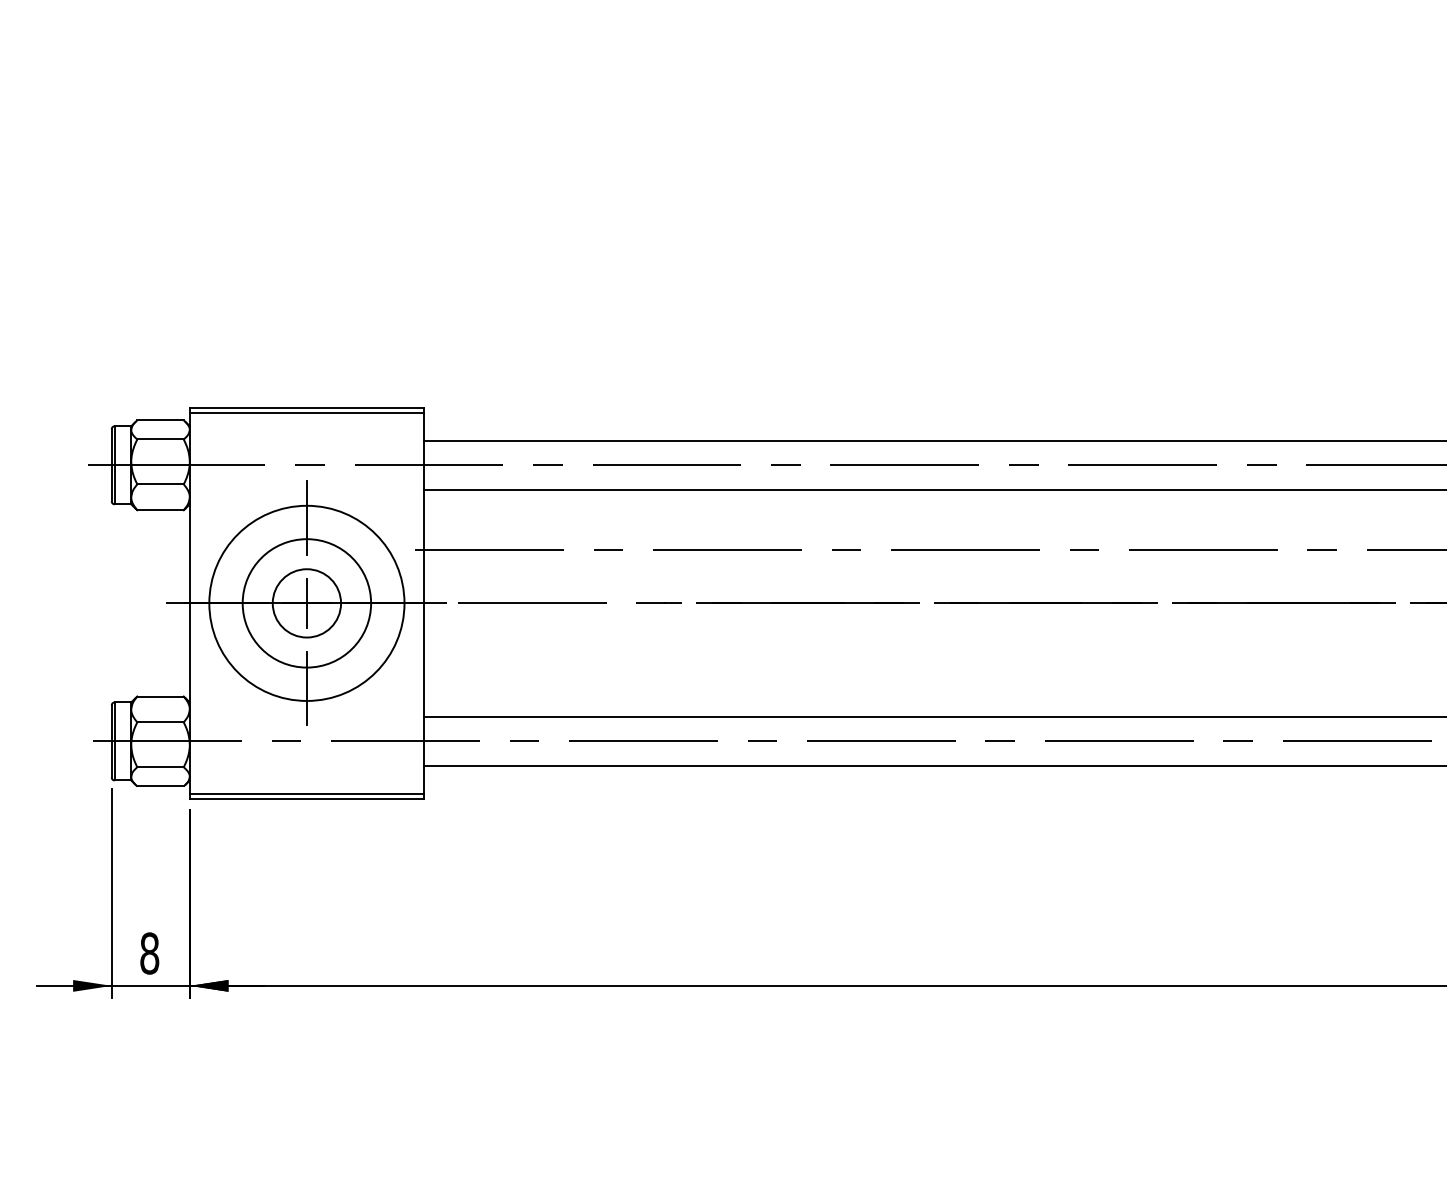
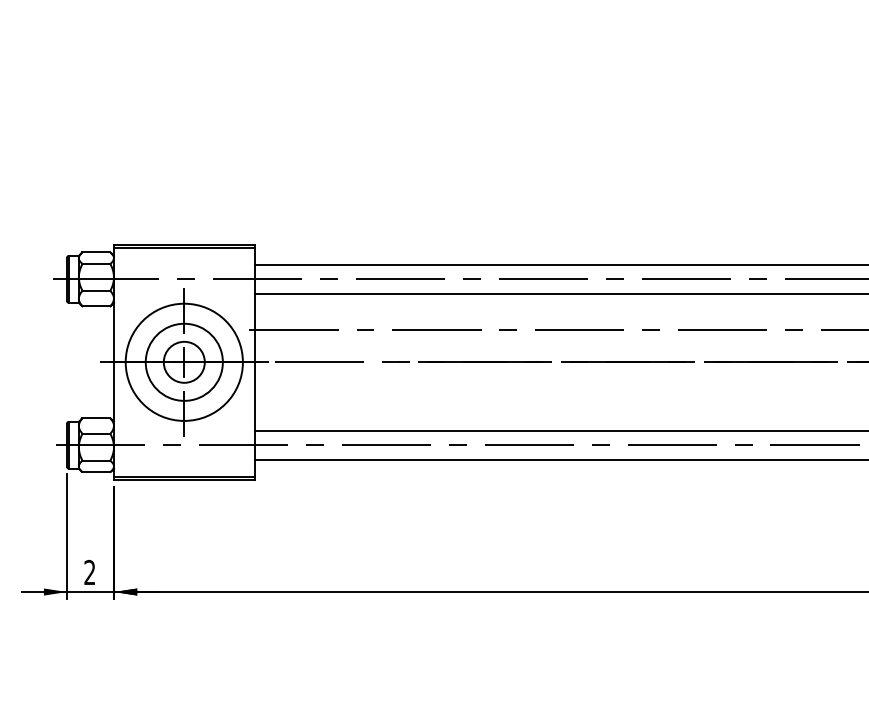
text: (149, 953) -> (89, 572), 8 -> 2

